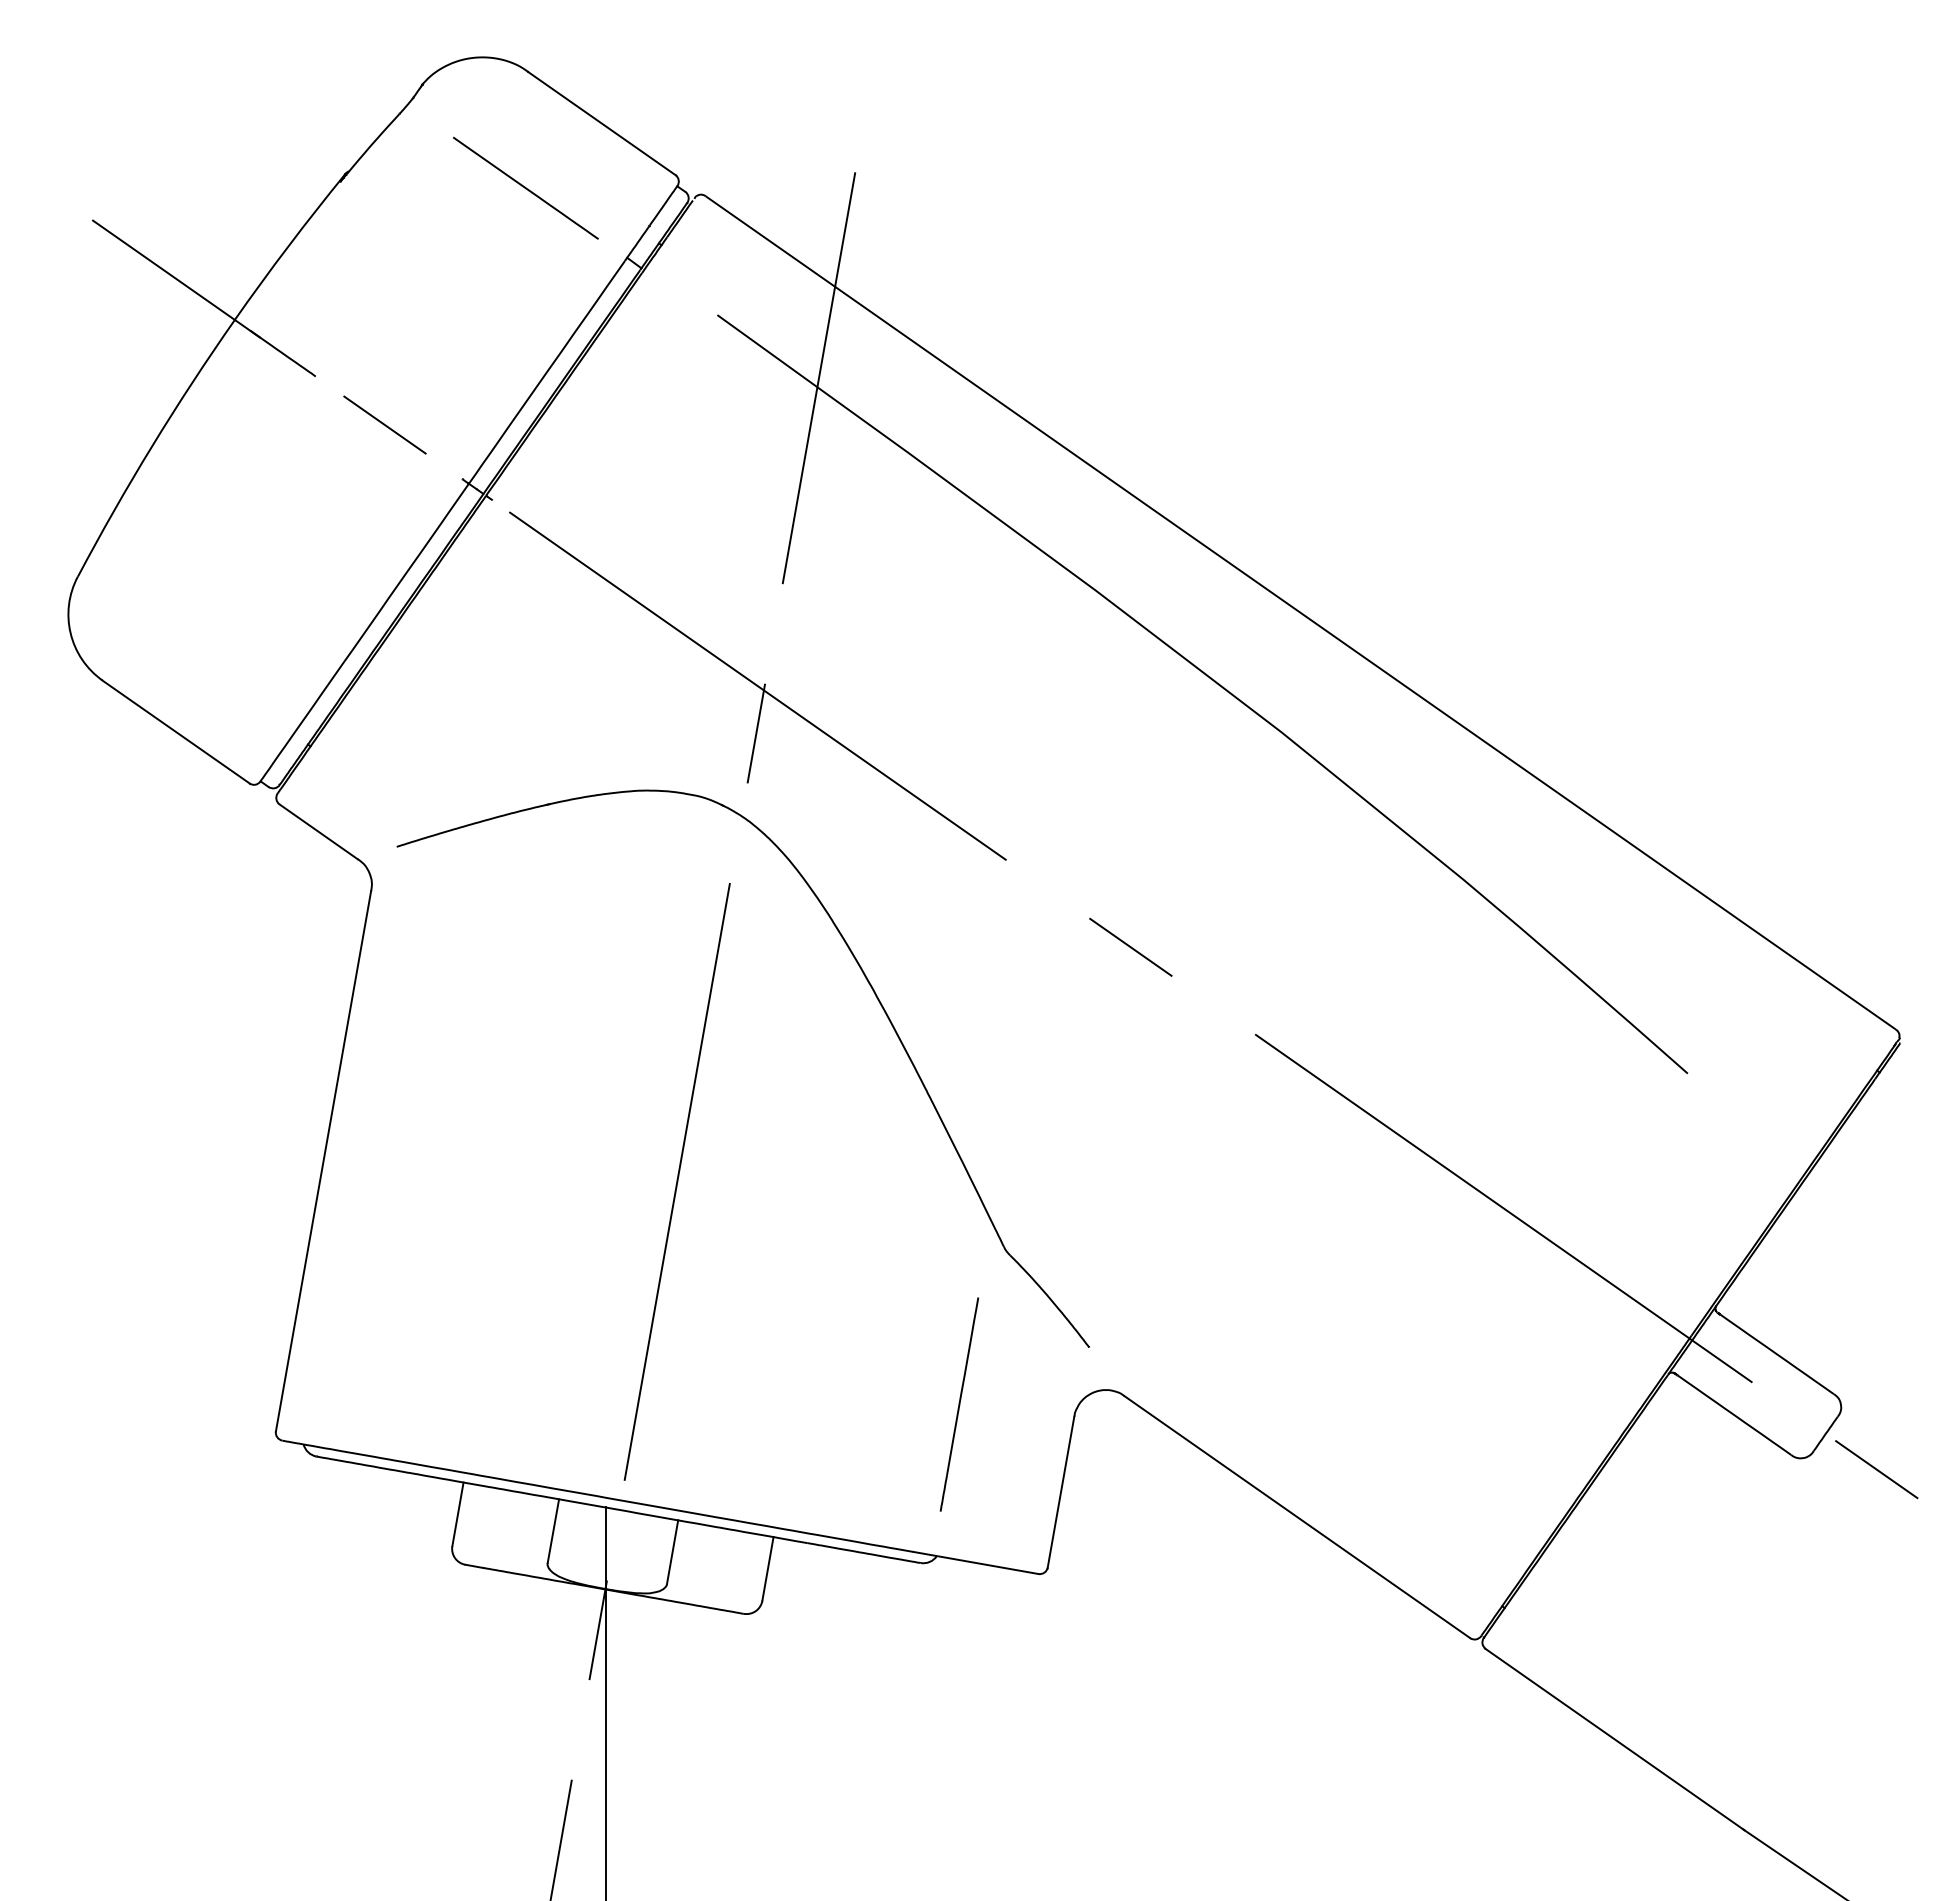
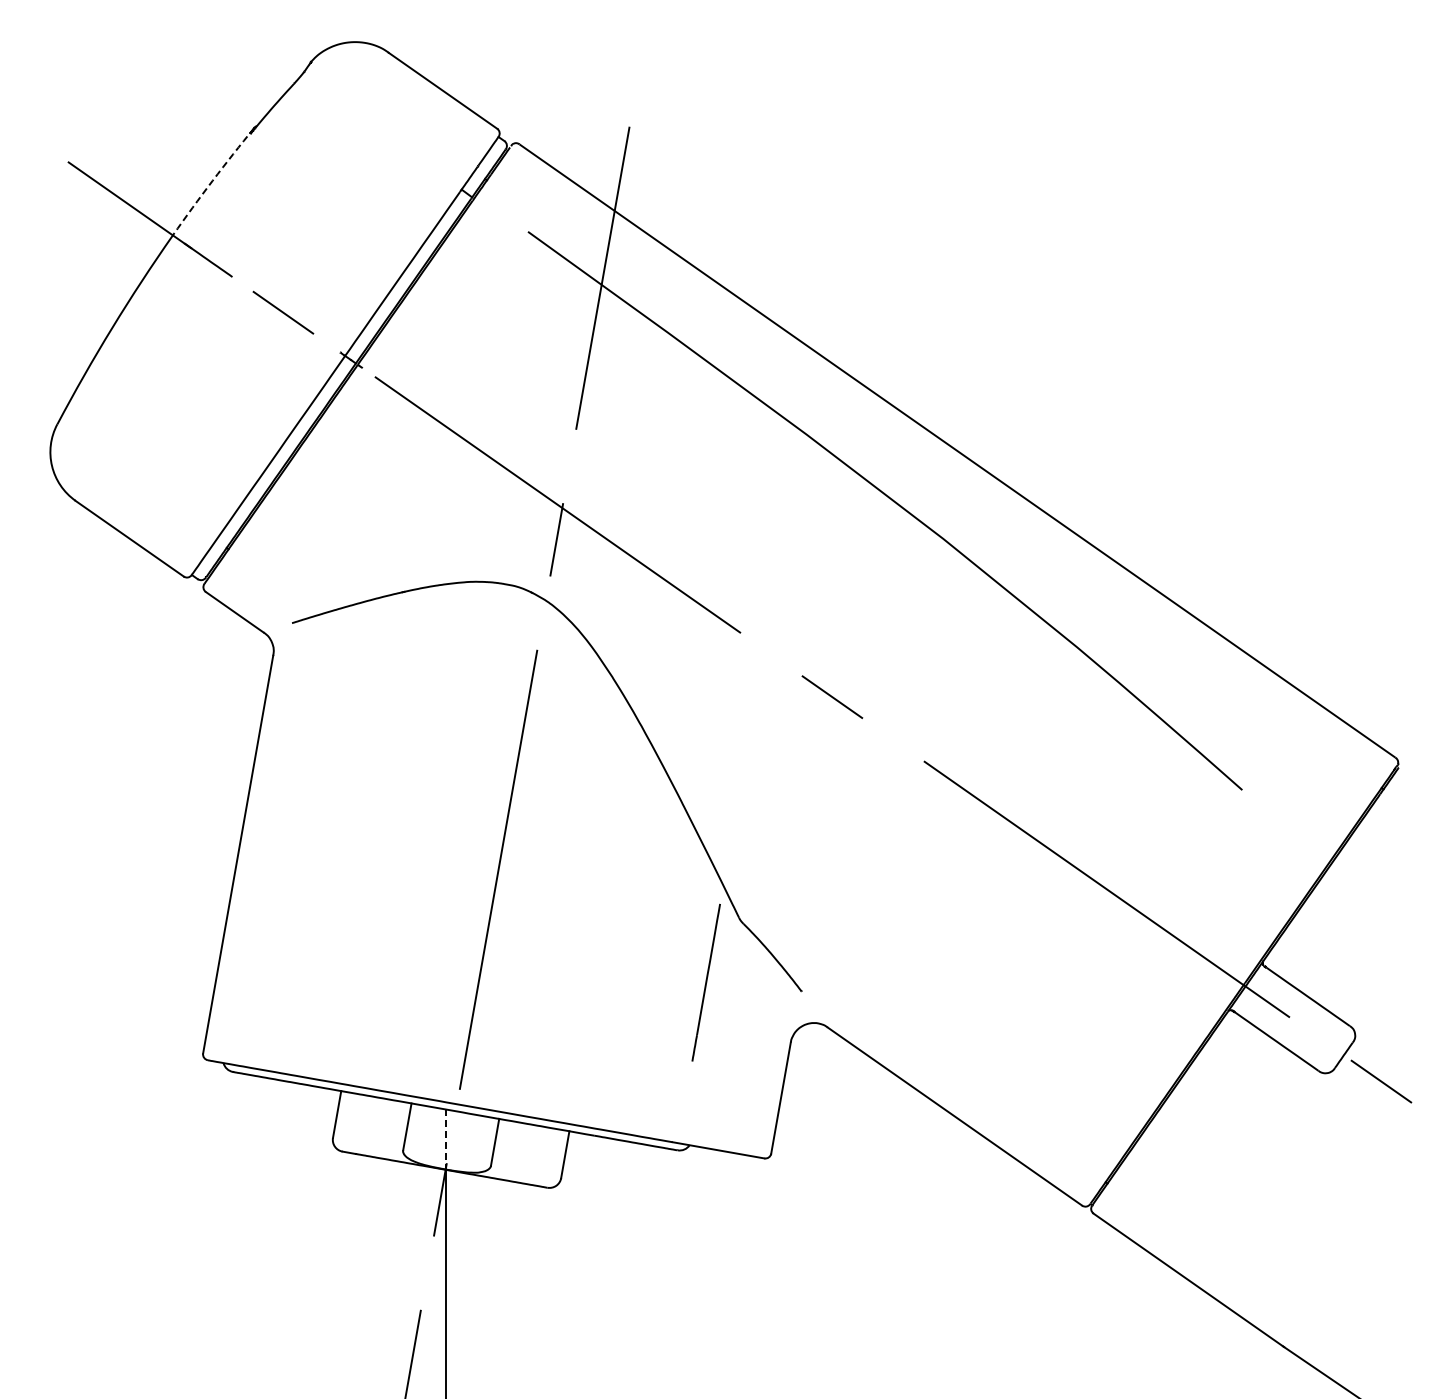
line: (525, 188) -> (386, 138), removed
arc: (288, 245) -> (212, 180), solid -> dashed
line: (958, 1404) -> (705, 982), moved
line: (605, 1548) -> (445, 1139), solid -> dashed

